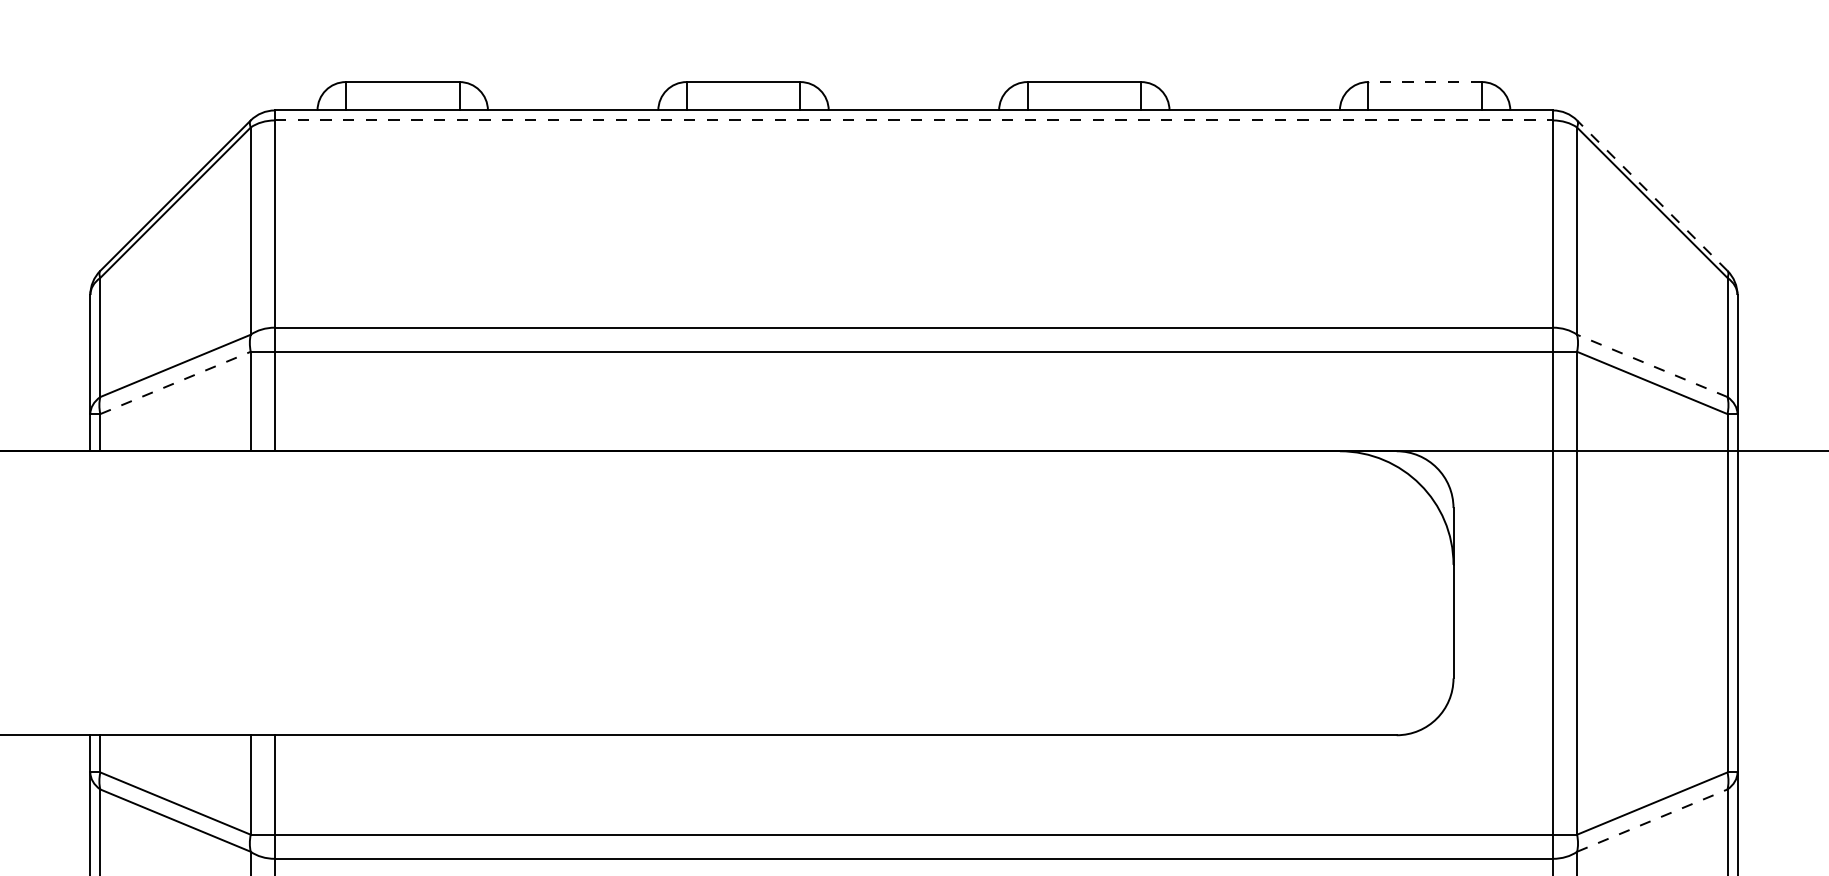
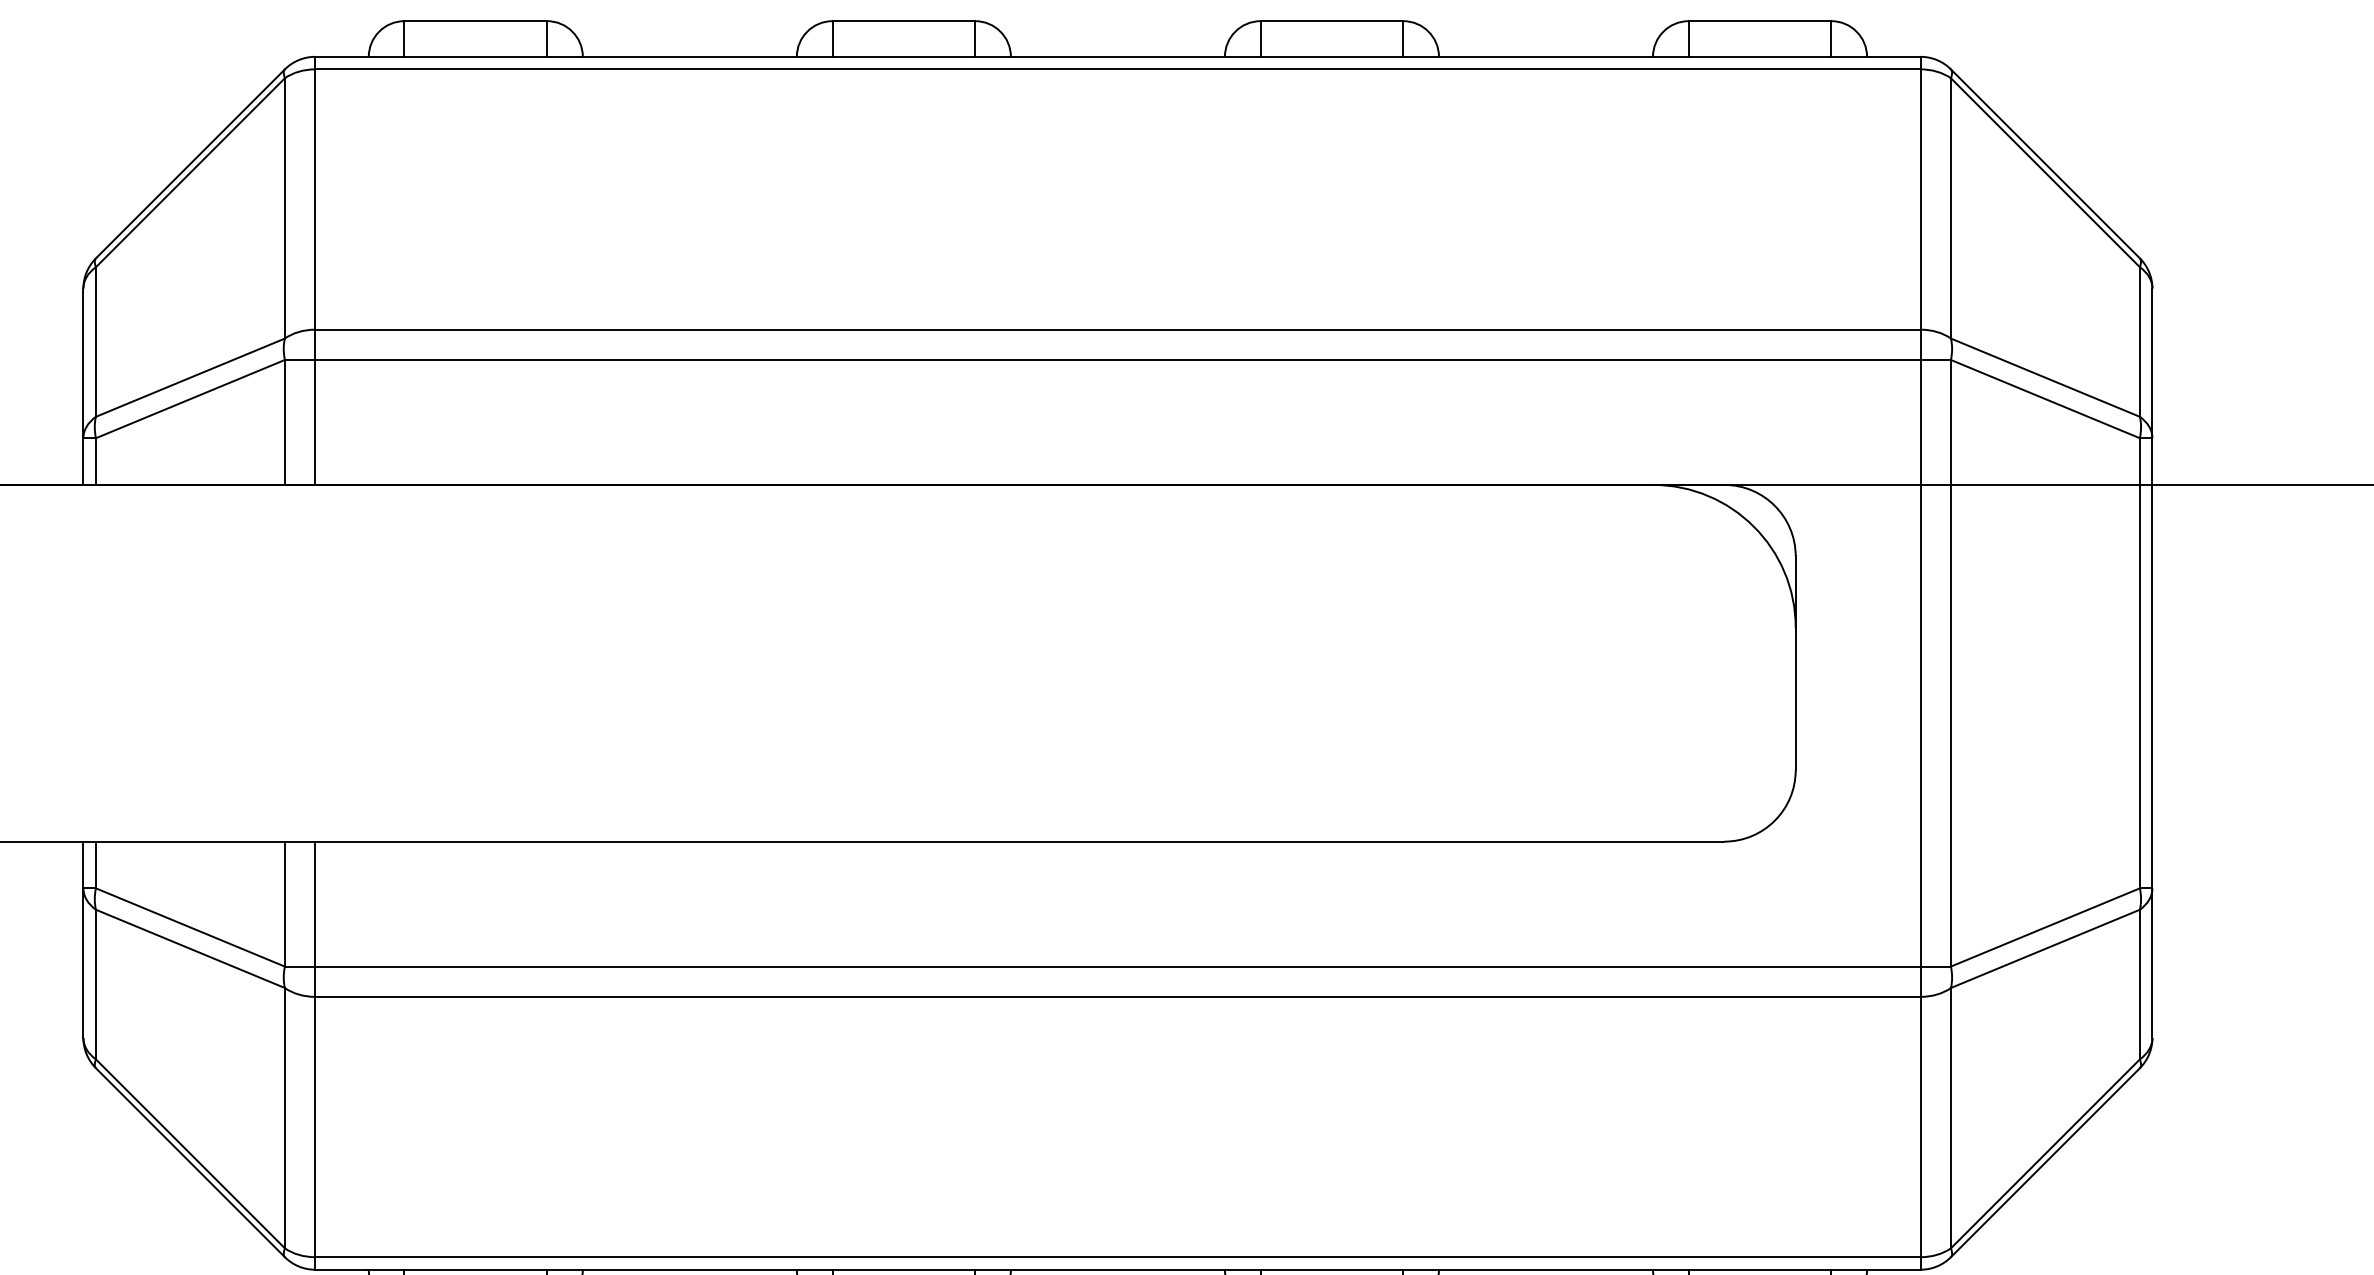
line: (1424, 82) -> (1759, 21), dashed -> solid
line: (913, 120) -> (1117, 69), dashed -> solid
line: (1652, 195) -> (2045, 163), dashed -> solid
line: (1651, 365) -> (2044, 377), dashed -> solid
line: (175, 382) -> (190, 398), dashed -> solid
line: (1652, 820) -> (2045, 948), dashed -> solid

